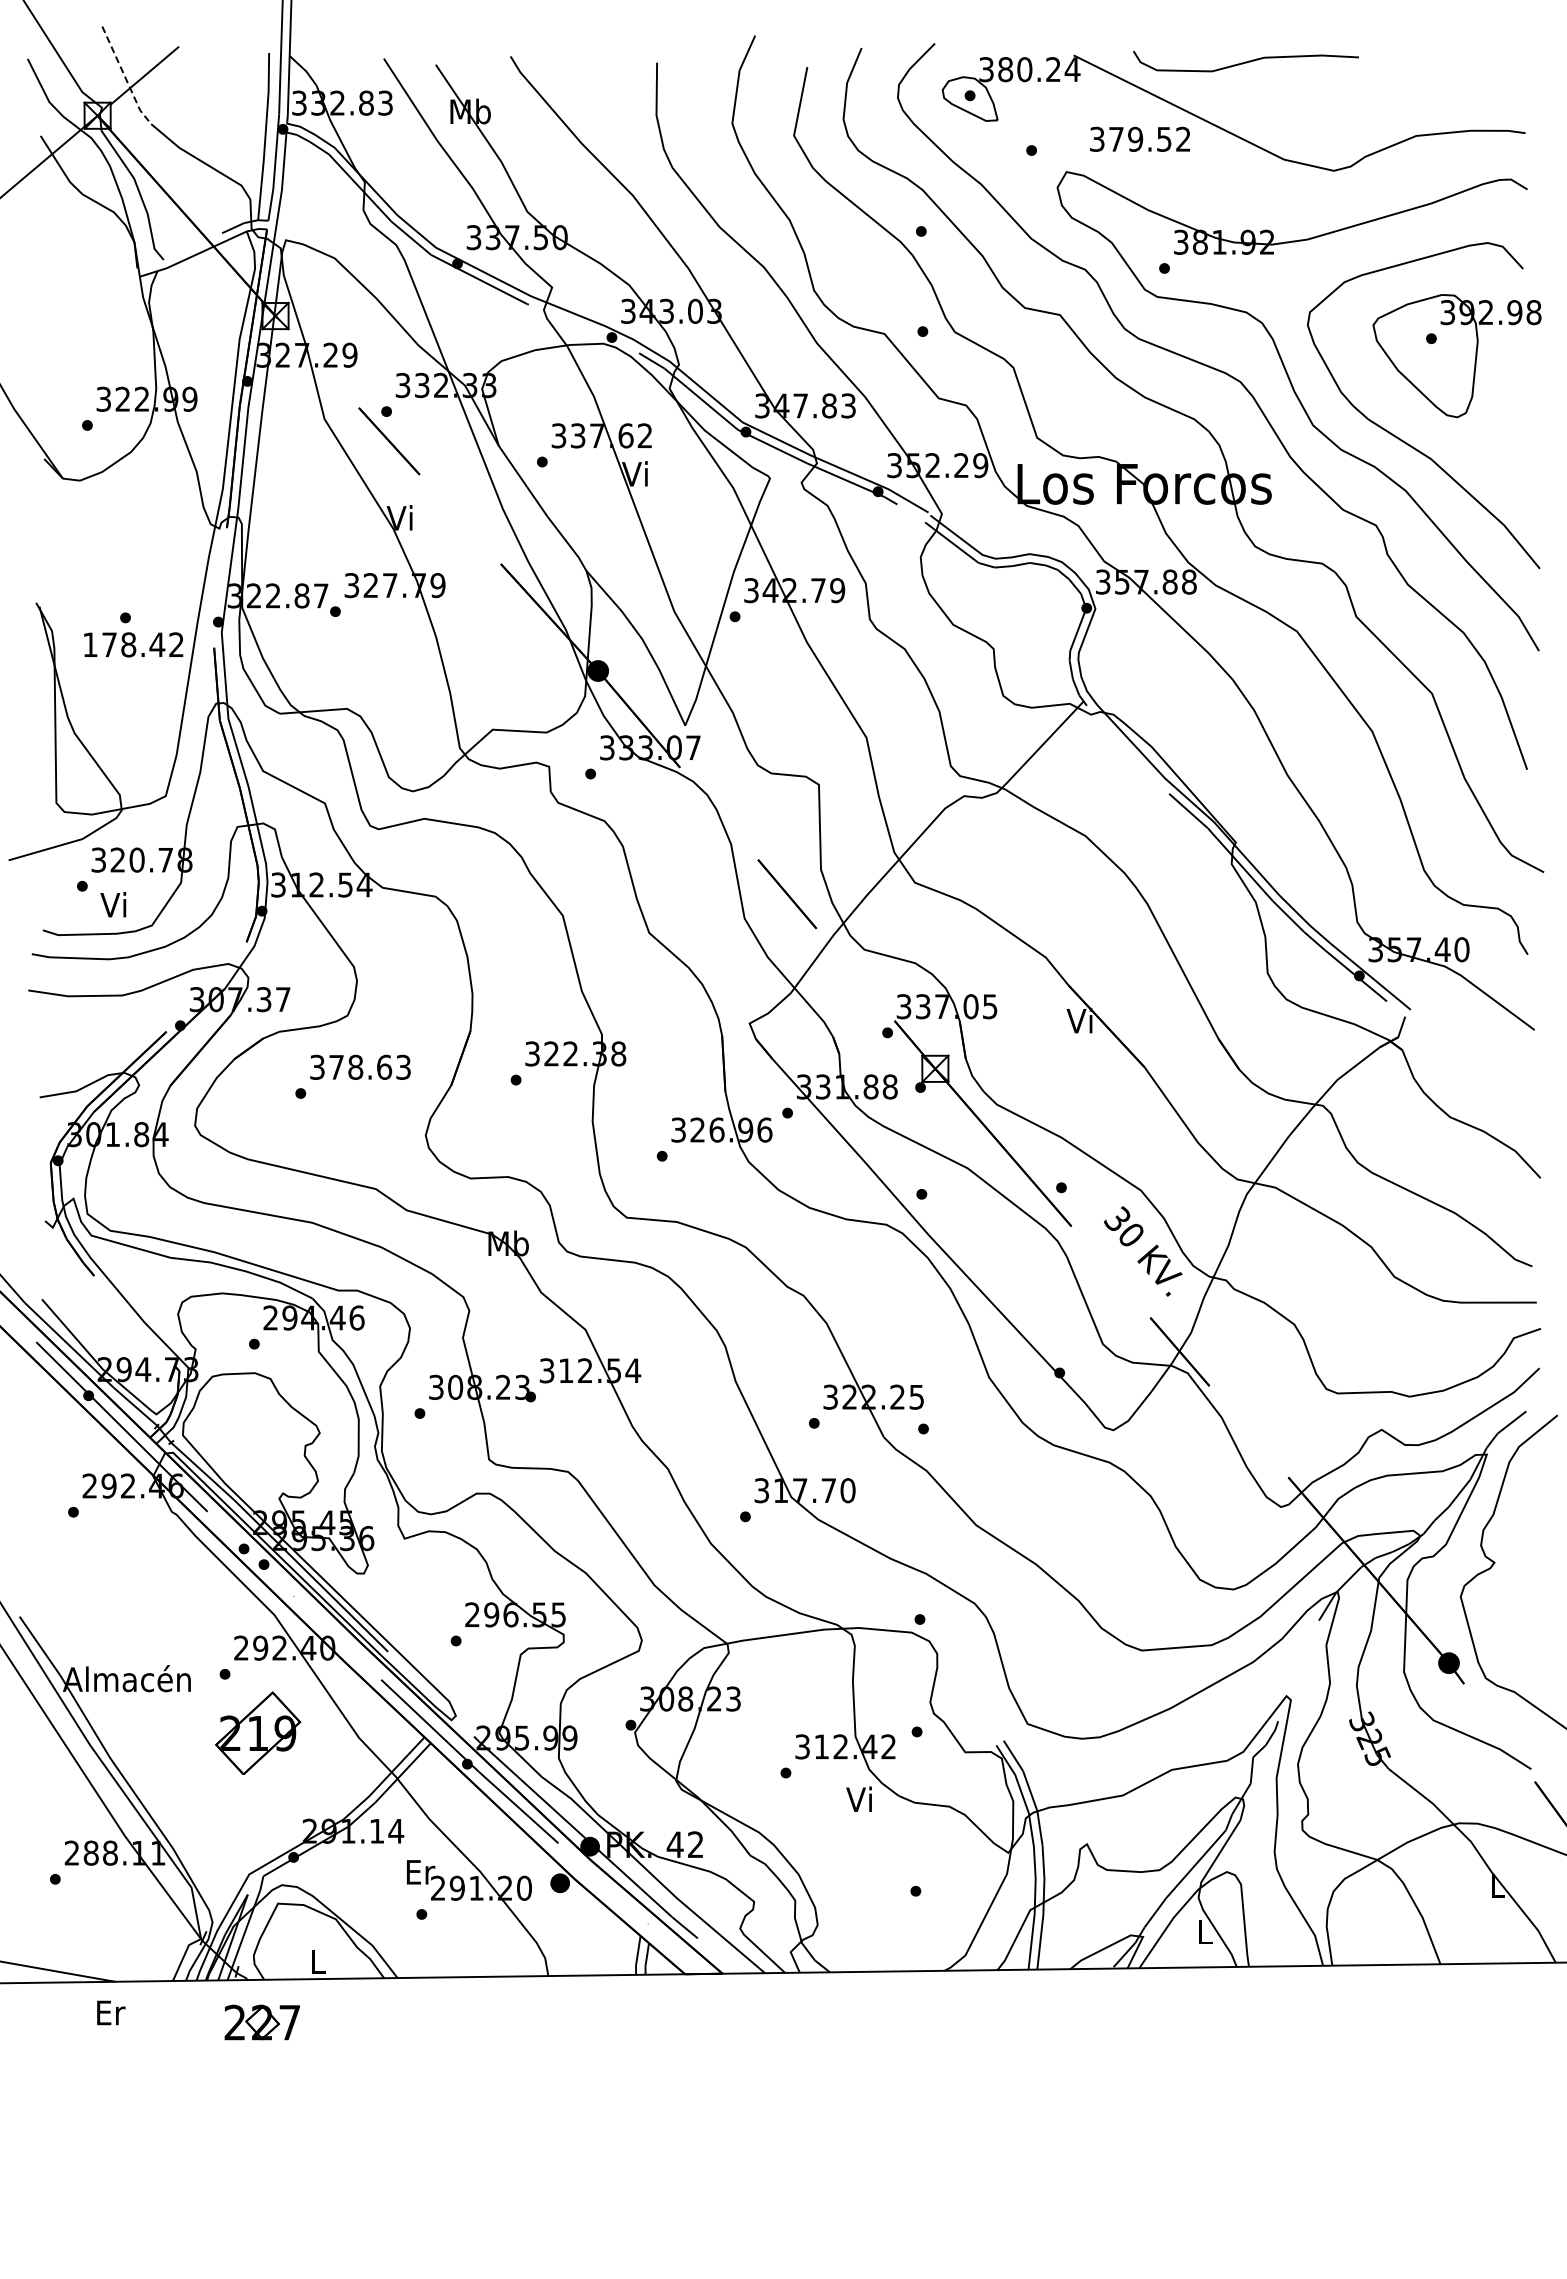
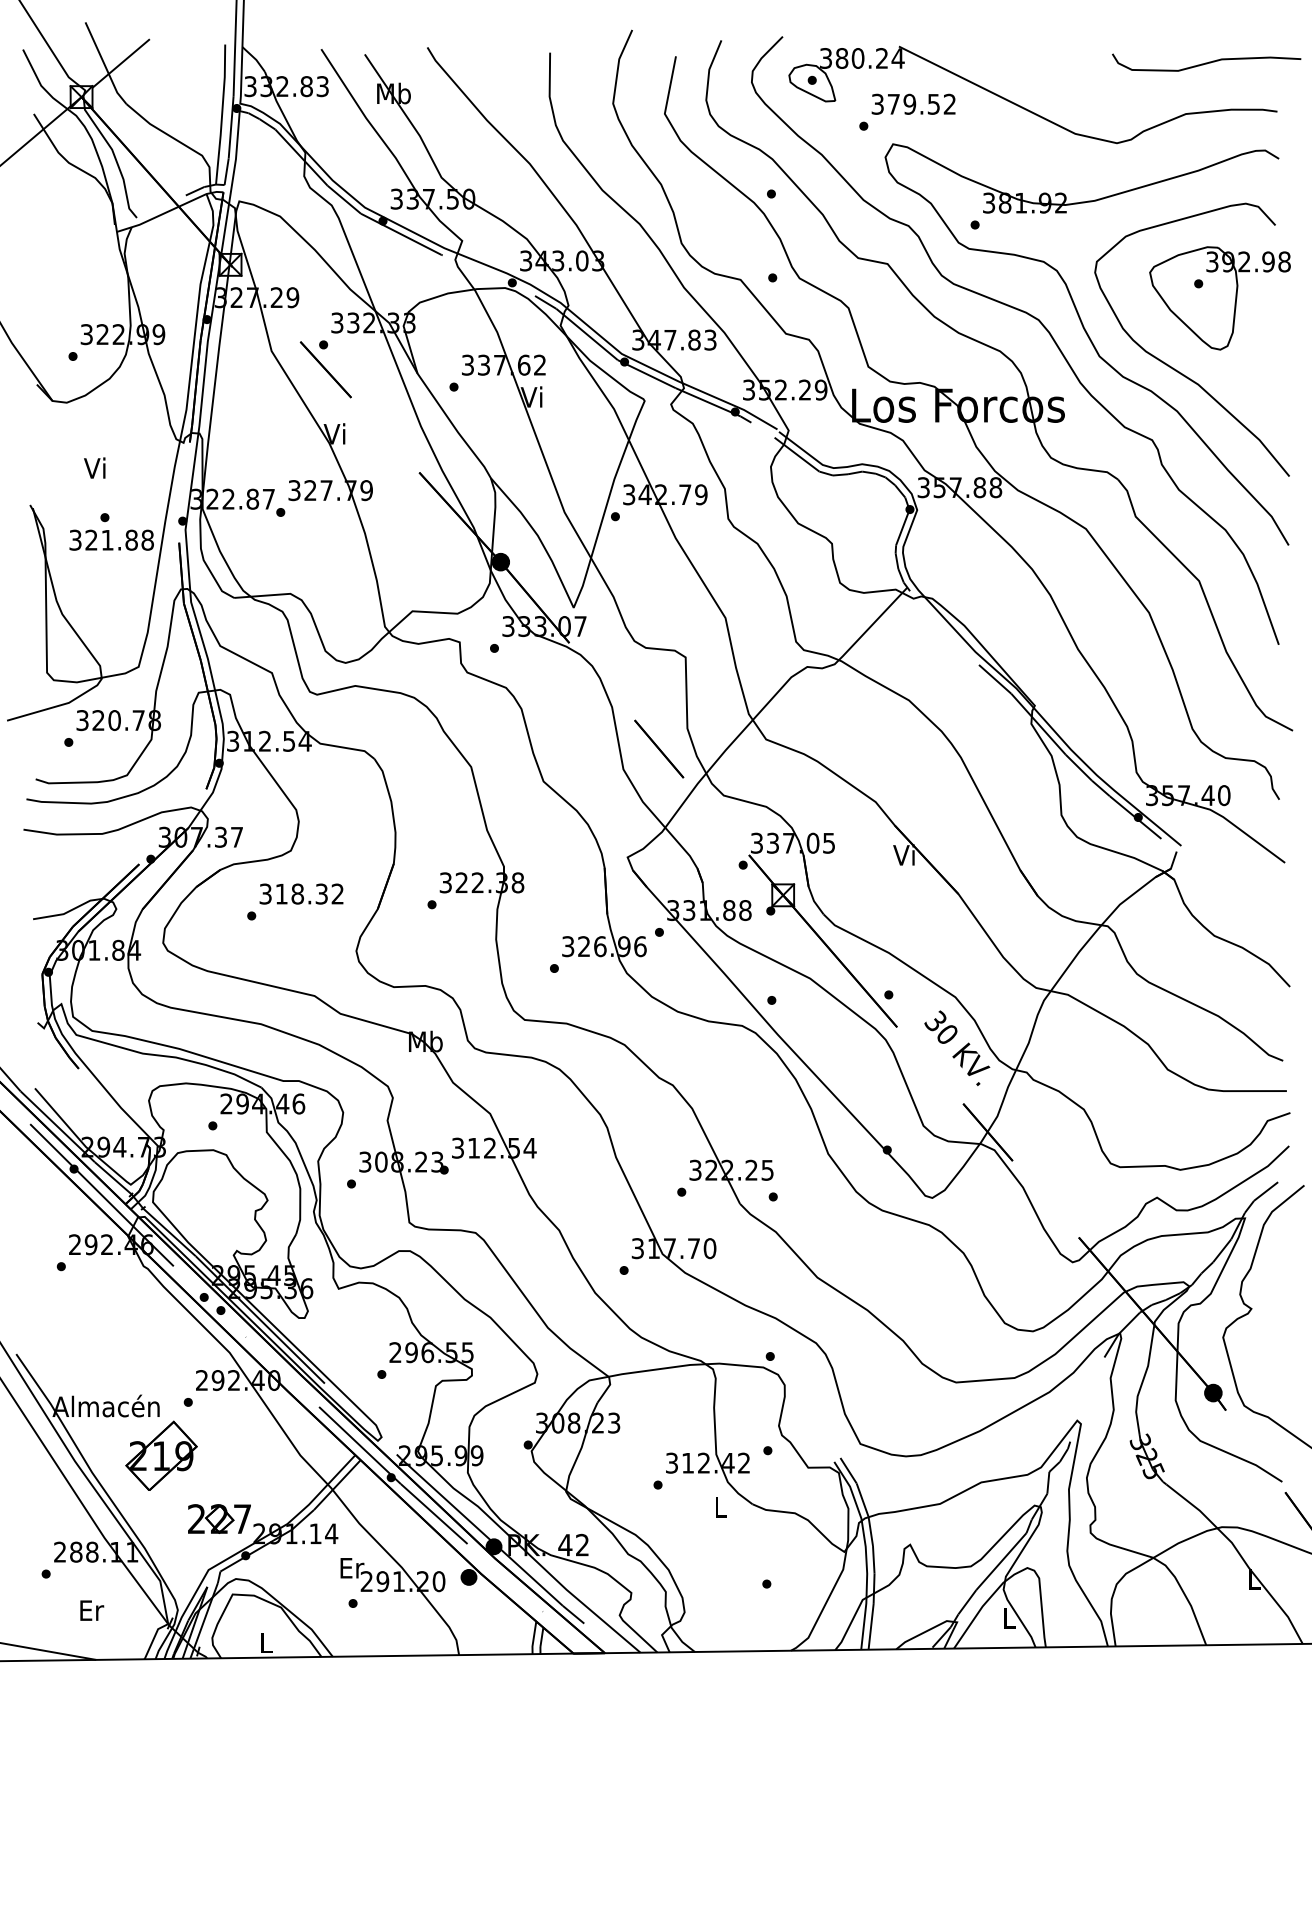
curve: (1245, 61) -> (1206, 62), moved
line: (125, 77) -> (104, 65), dashed -> solid
text: (1140, 138) -> (913, 103), moved
text: (133, 644) -> (111, 539), 178.42 -> 321.88
text: (113, 904) -> (94, 467), moved
text: (369, 1066) -> (309, 893), 378.63 -> 318.32
part: (258, 1732) -> (161, 1455), moved
text: (858, 1798) -> (718, 1506), Vi -> L
text: (111, 2012) -> (92, 1610), moved
part: (261, 2022) -> (218, 1518), moved

